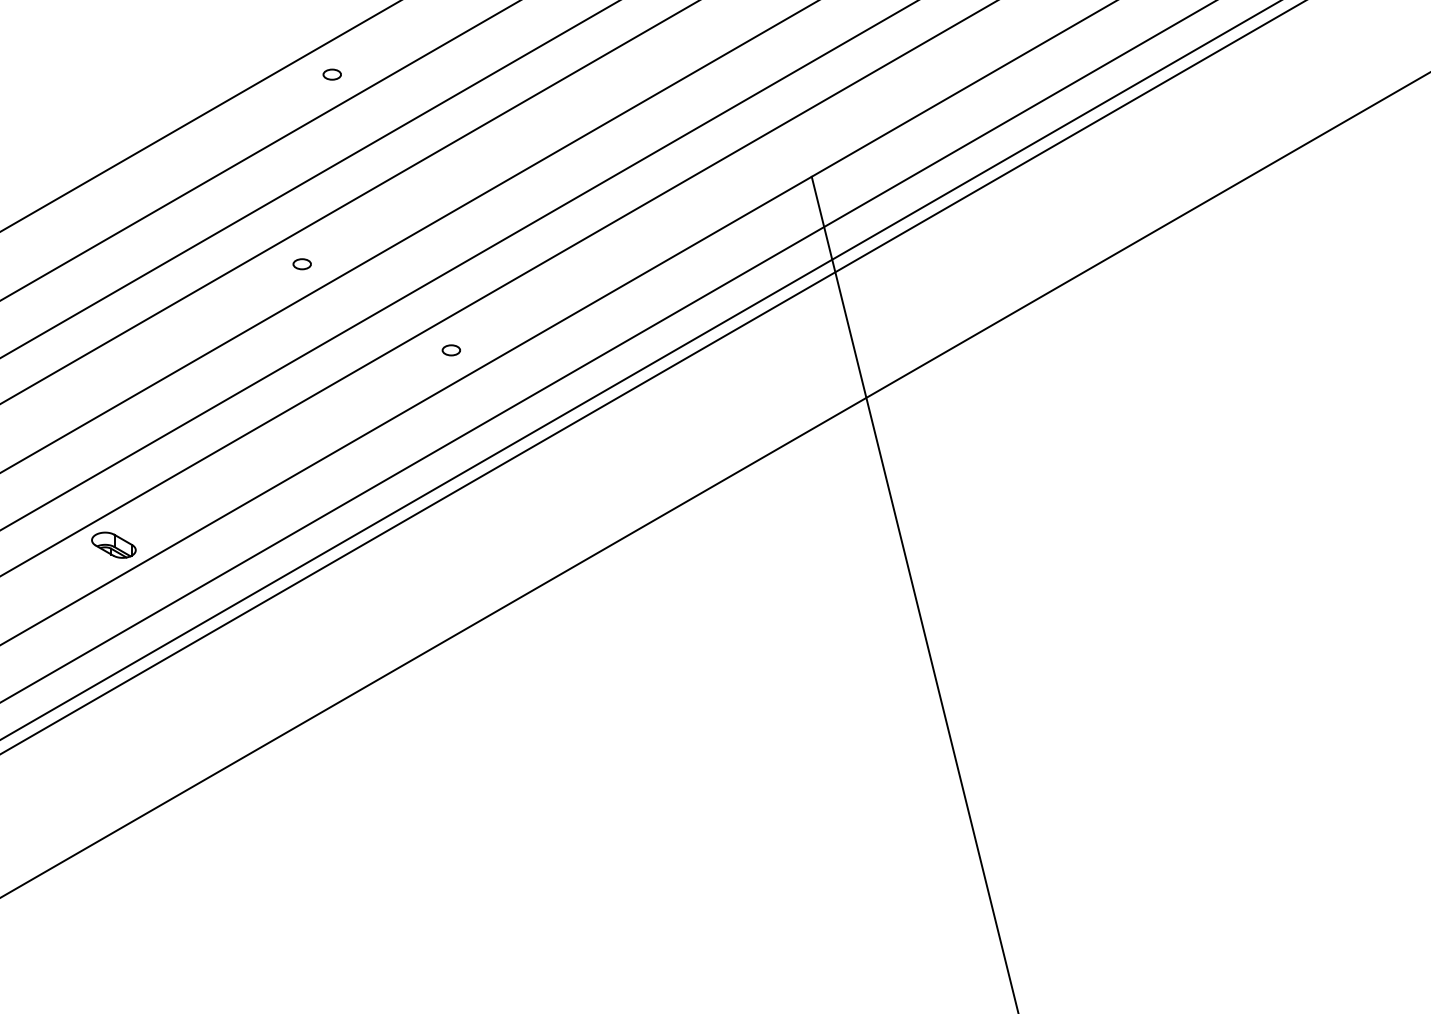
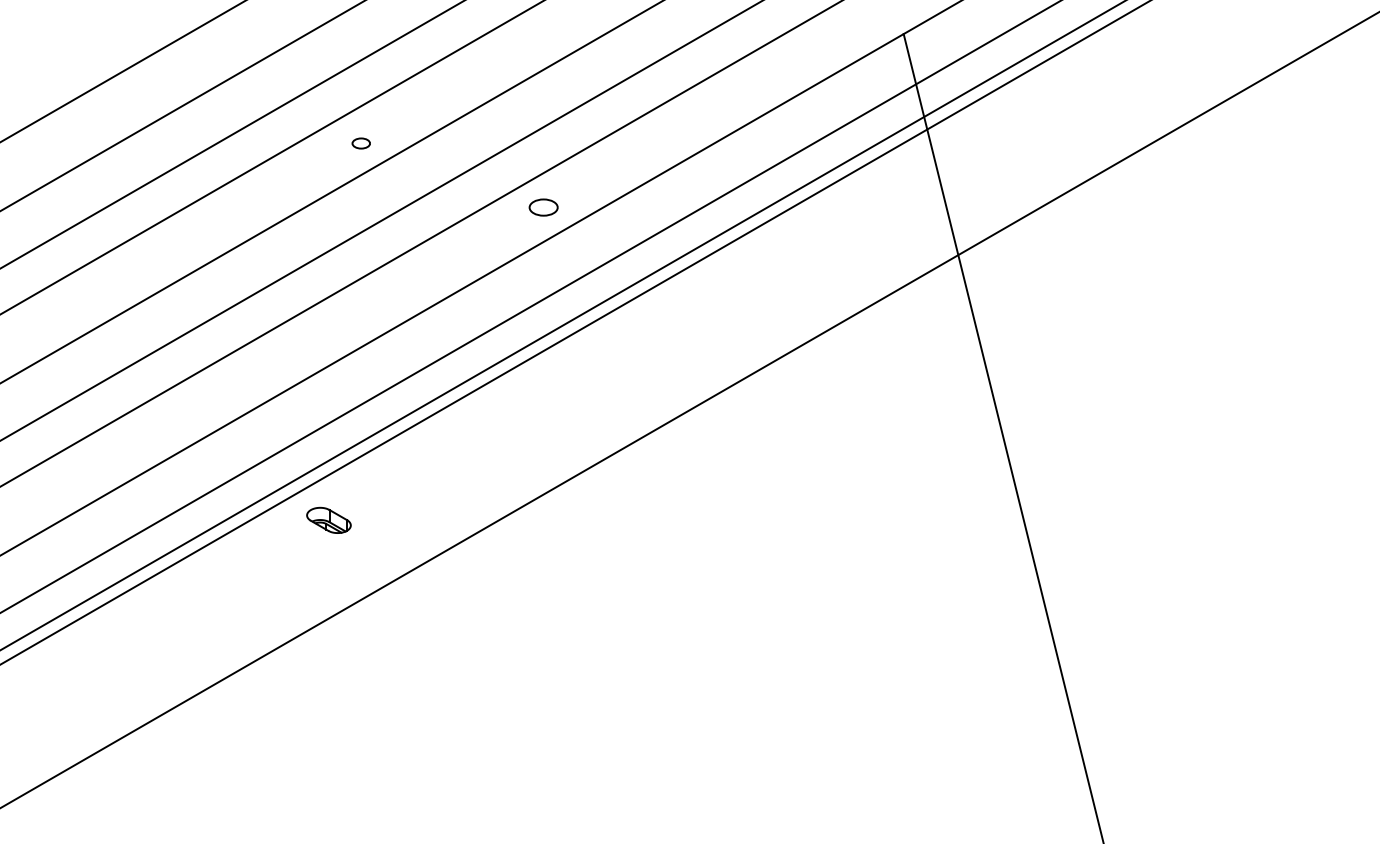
part: (301, 264) -> (360, 143), moved
part: (450, 350) -> (542, 207), size x1.6
part: (113, 544) -> (328, 519), moved

